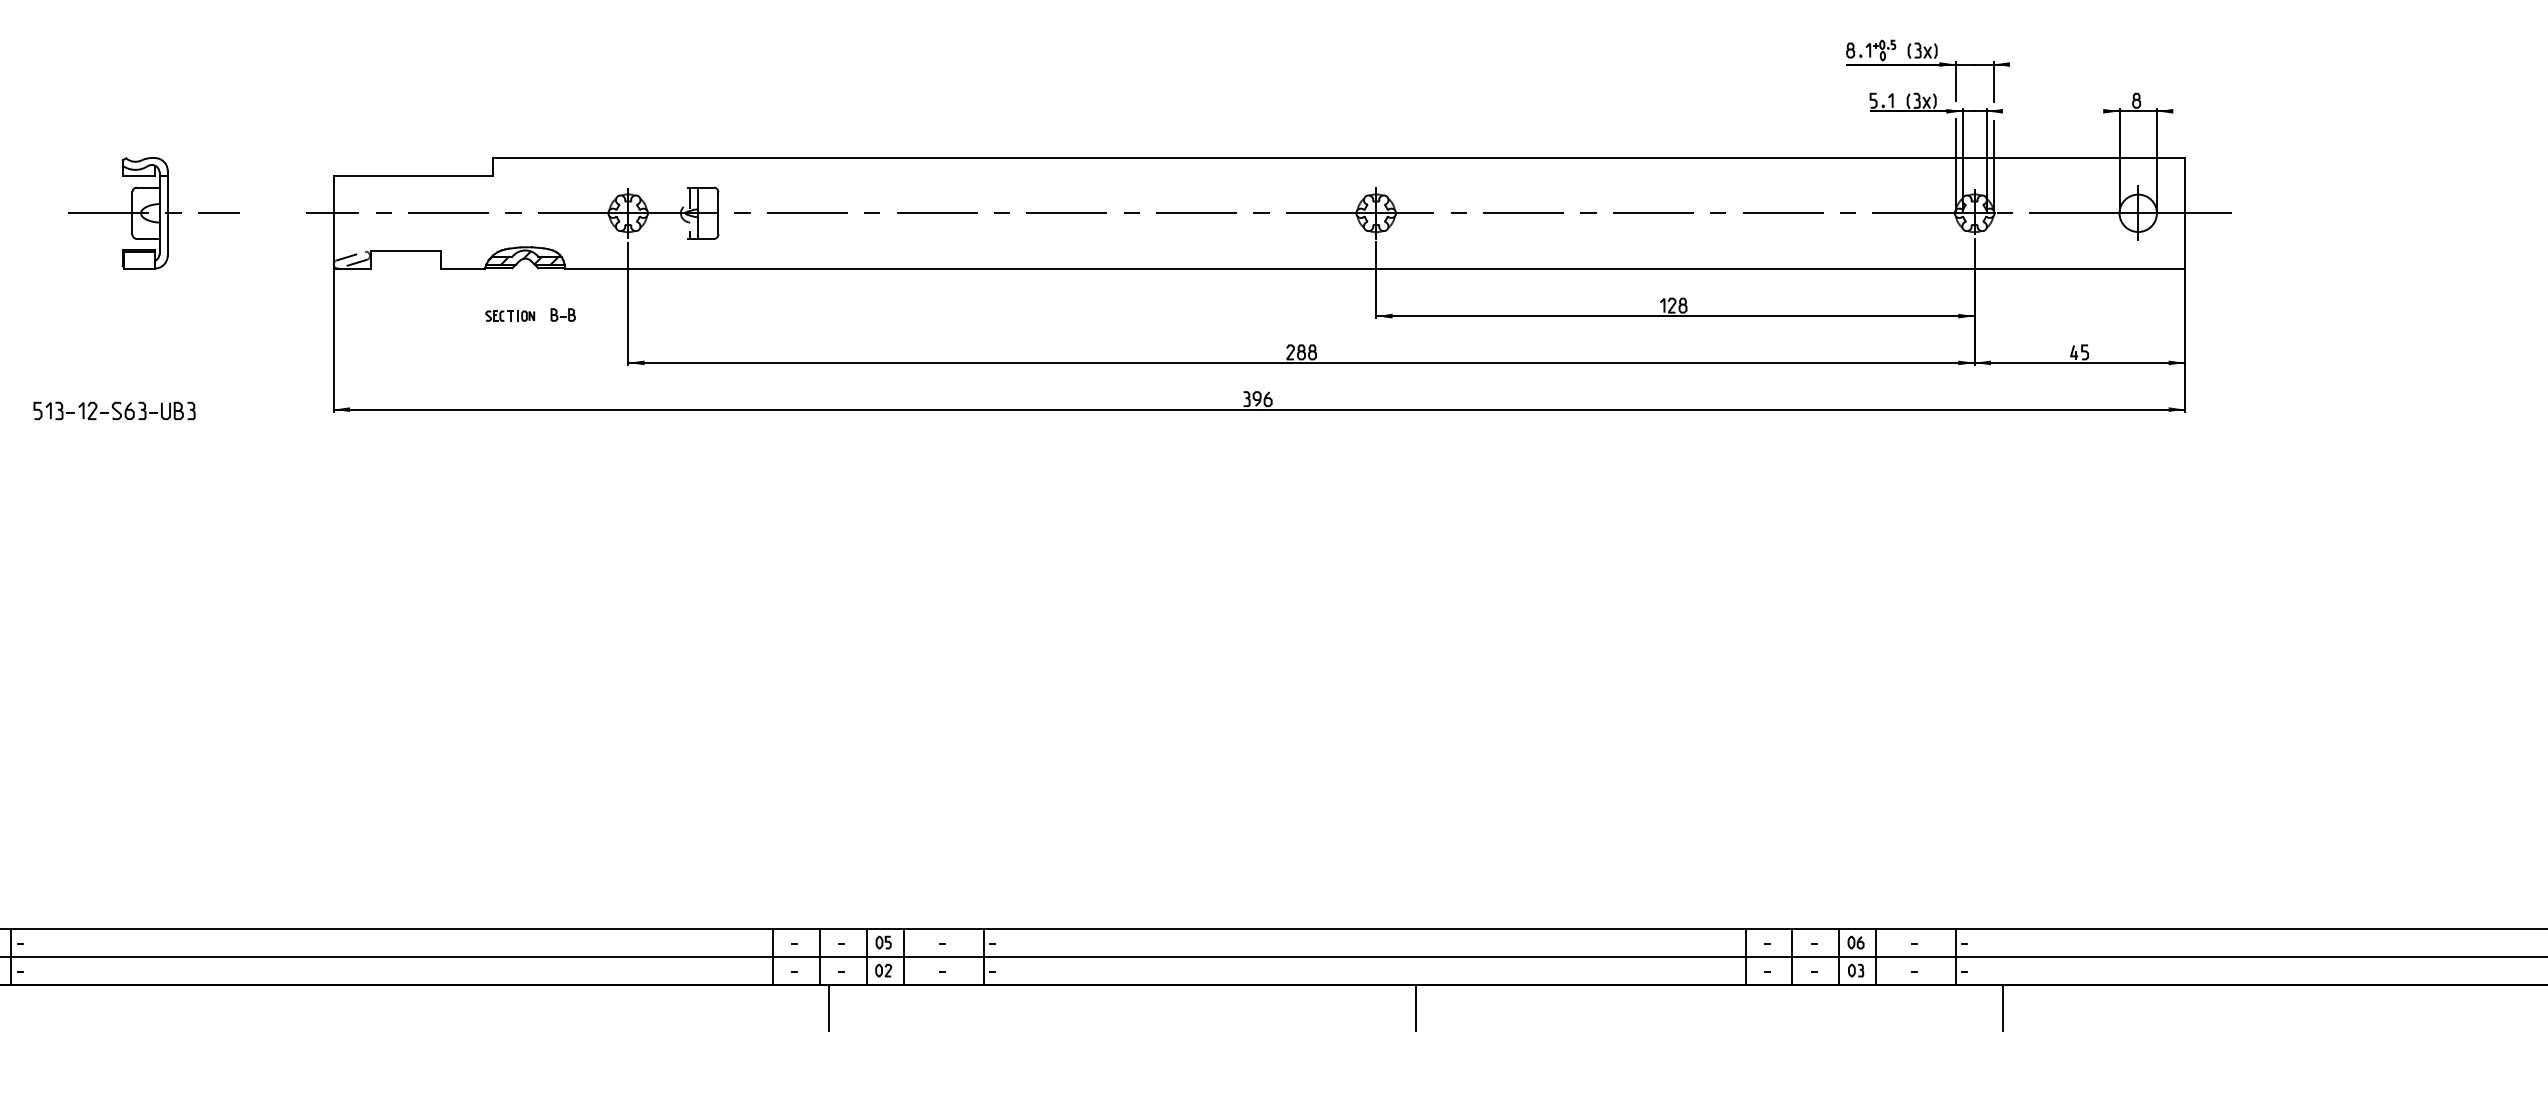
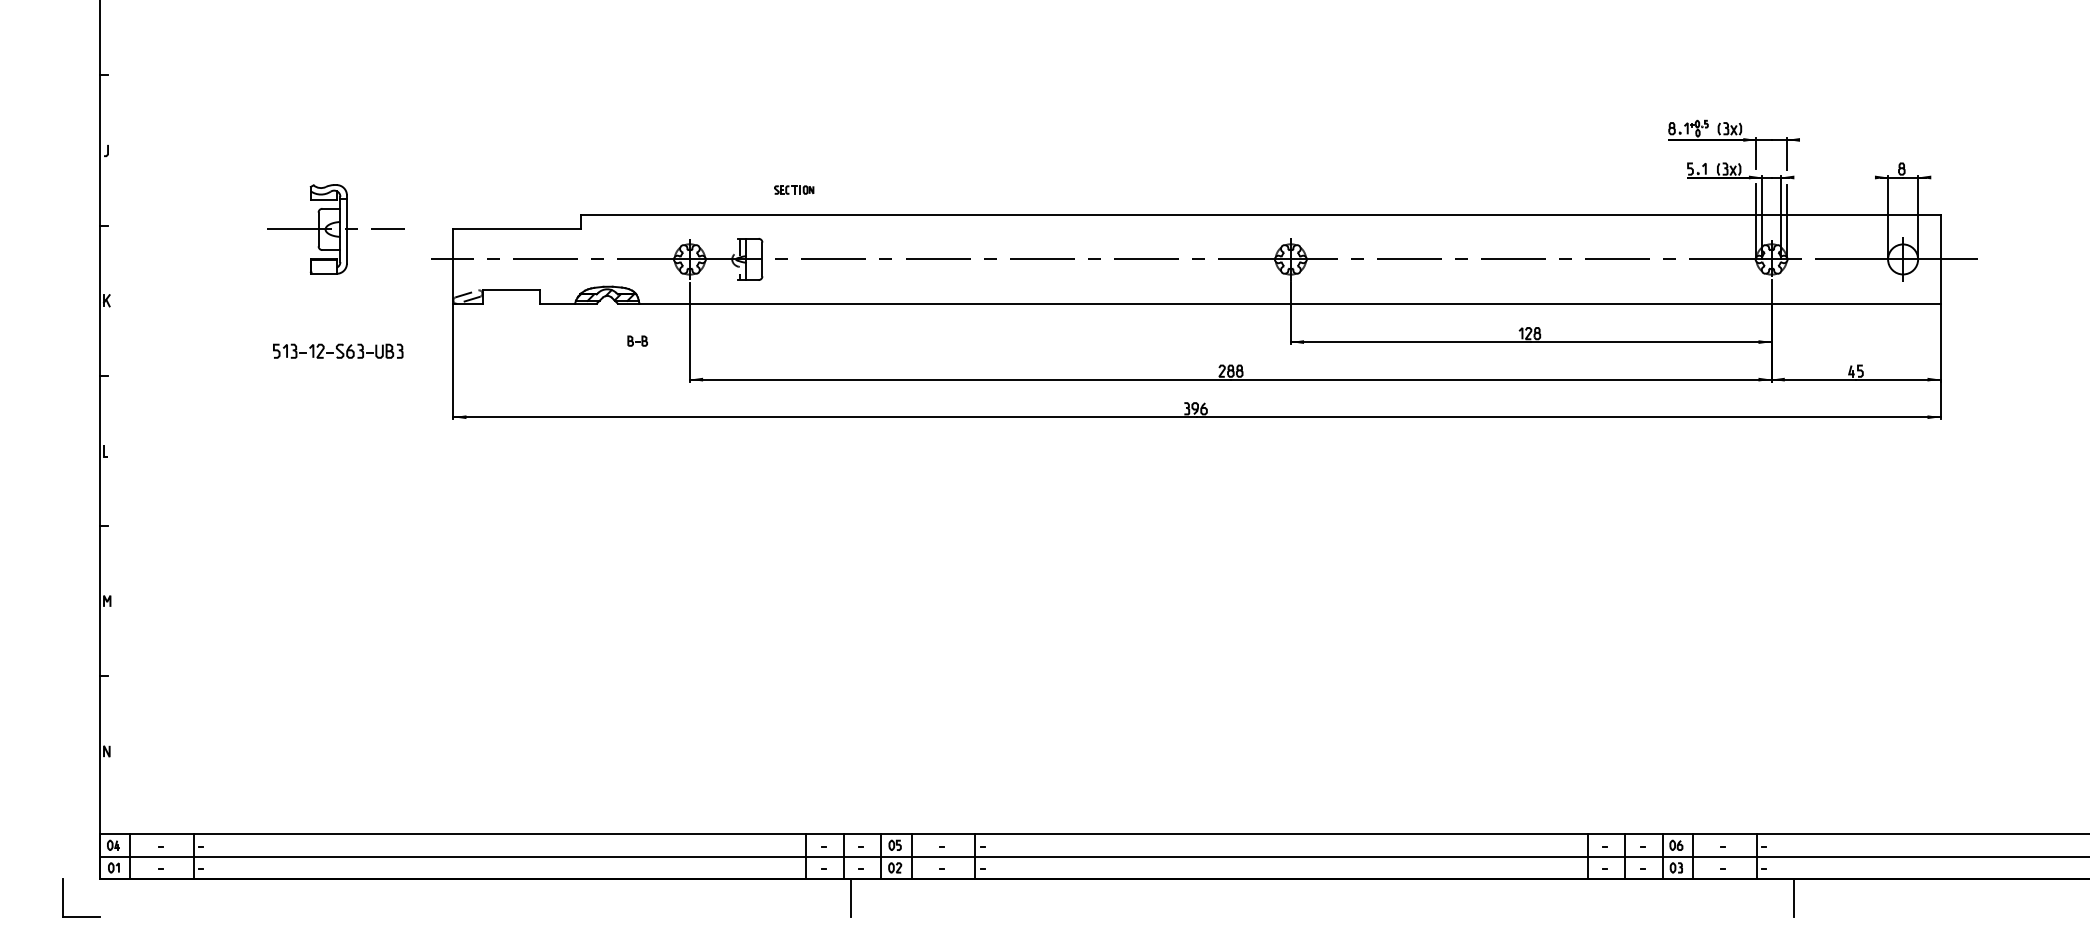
part: (153, 213) -> (335, 229), moved
part: (510, 315) -> (794, 189), moved
part: (114, 410) -> (338, 350), moved
line: (1415, 1007) -> (1322, 897), removed

